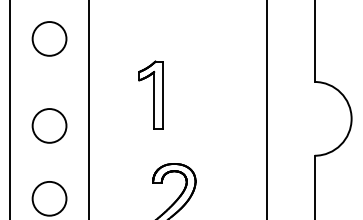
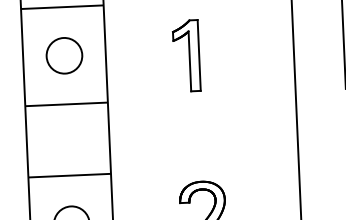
line: (49, 85) -> (66, 104), added
part: (150, 94) -> (185, 55), moved
circle: (49, 125) -> (68, 147), removed
line: (49, 152) -> (69, 175), added

